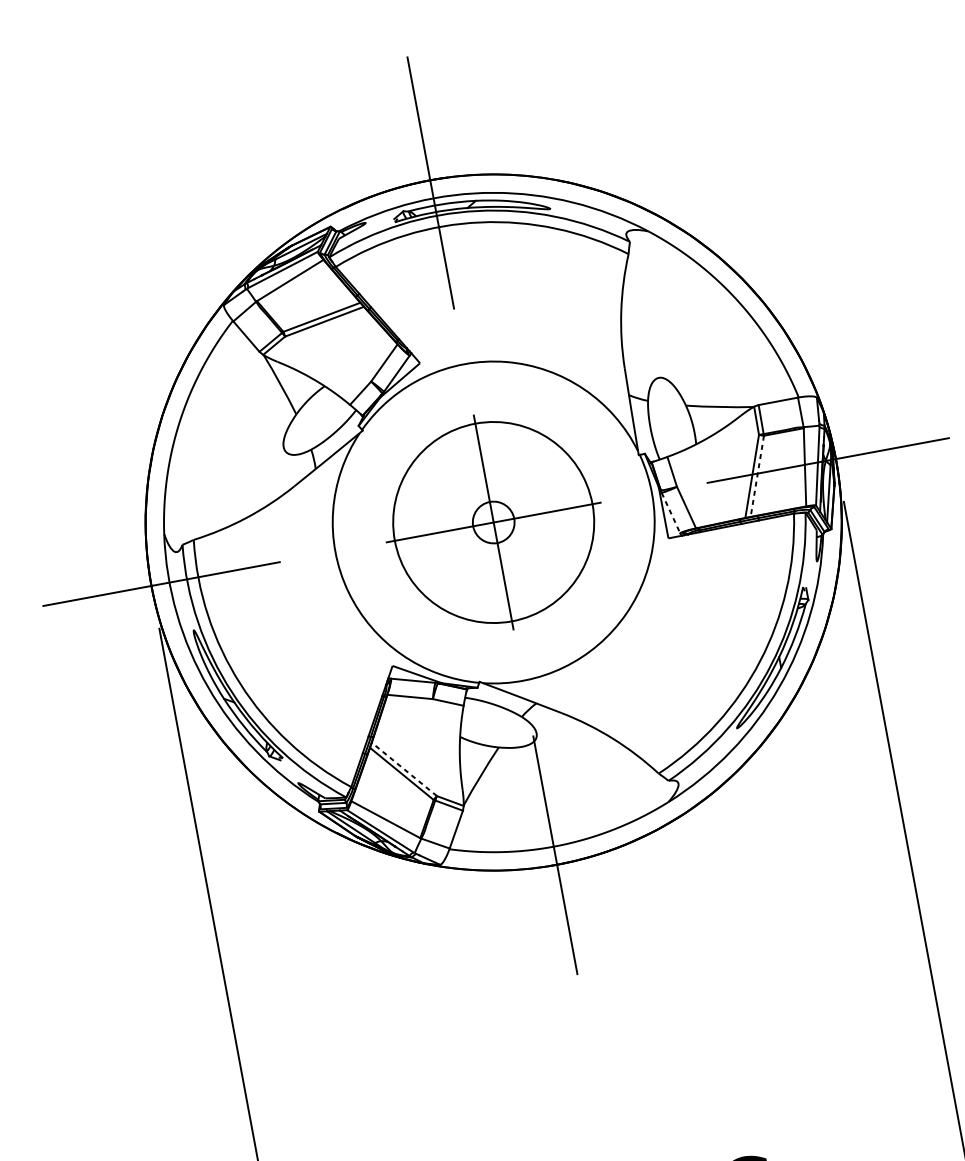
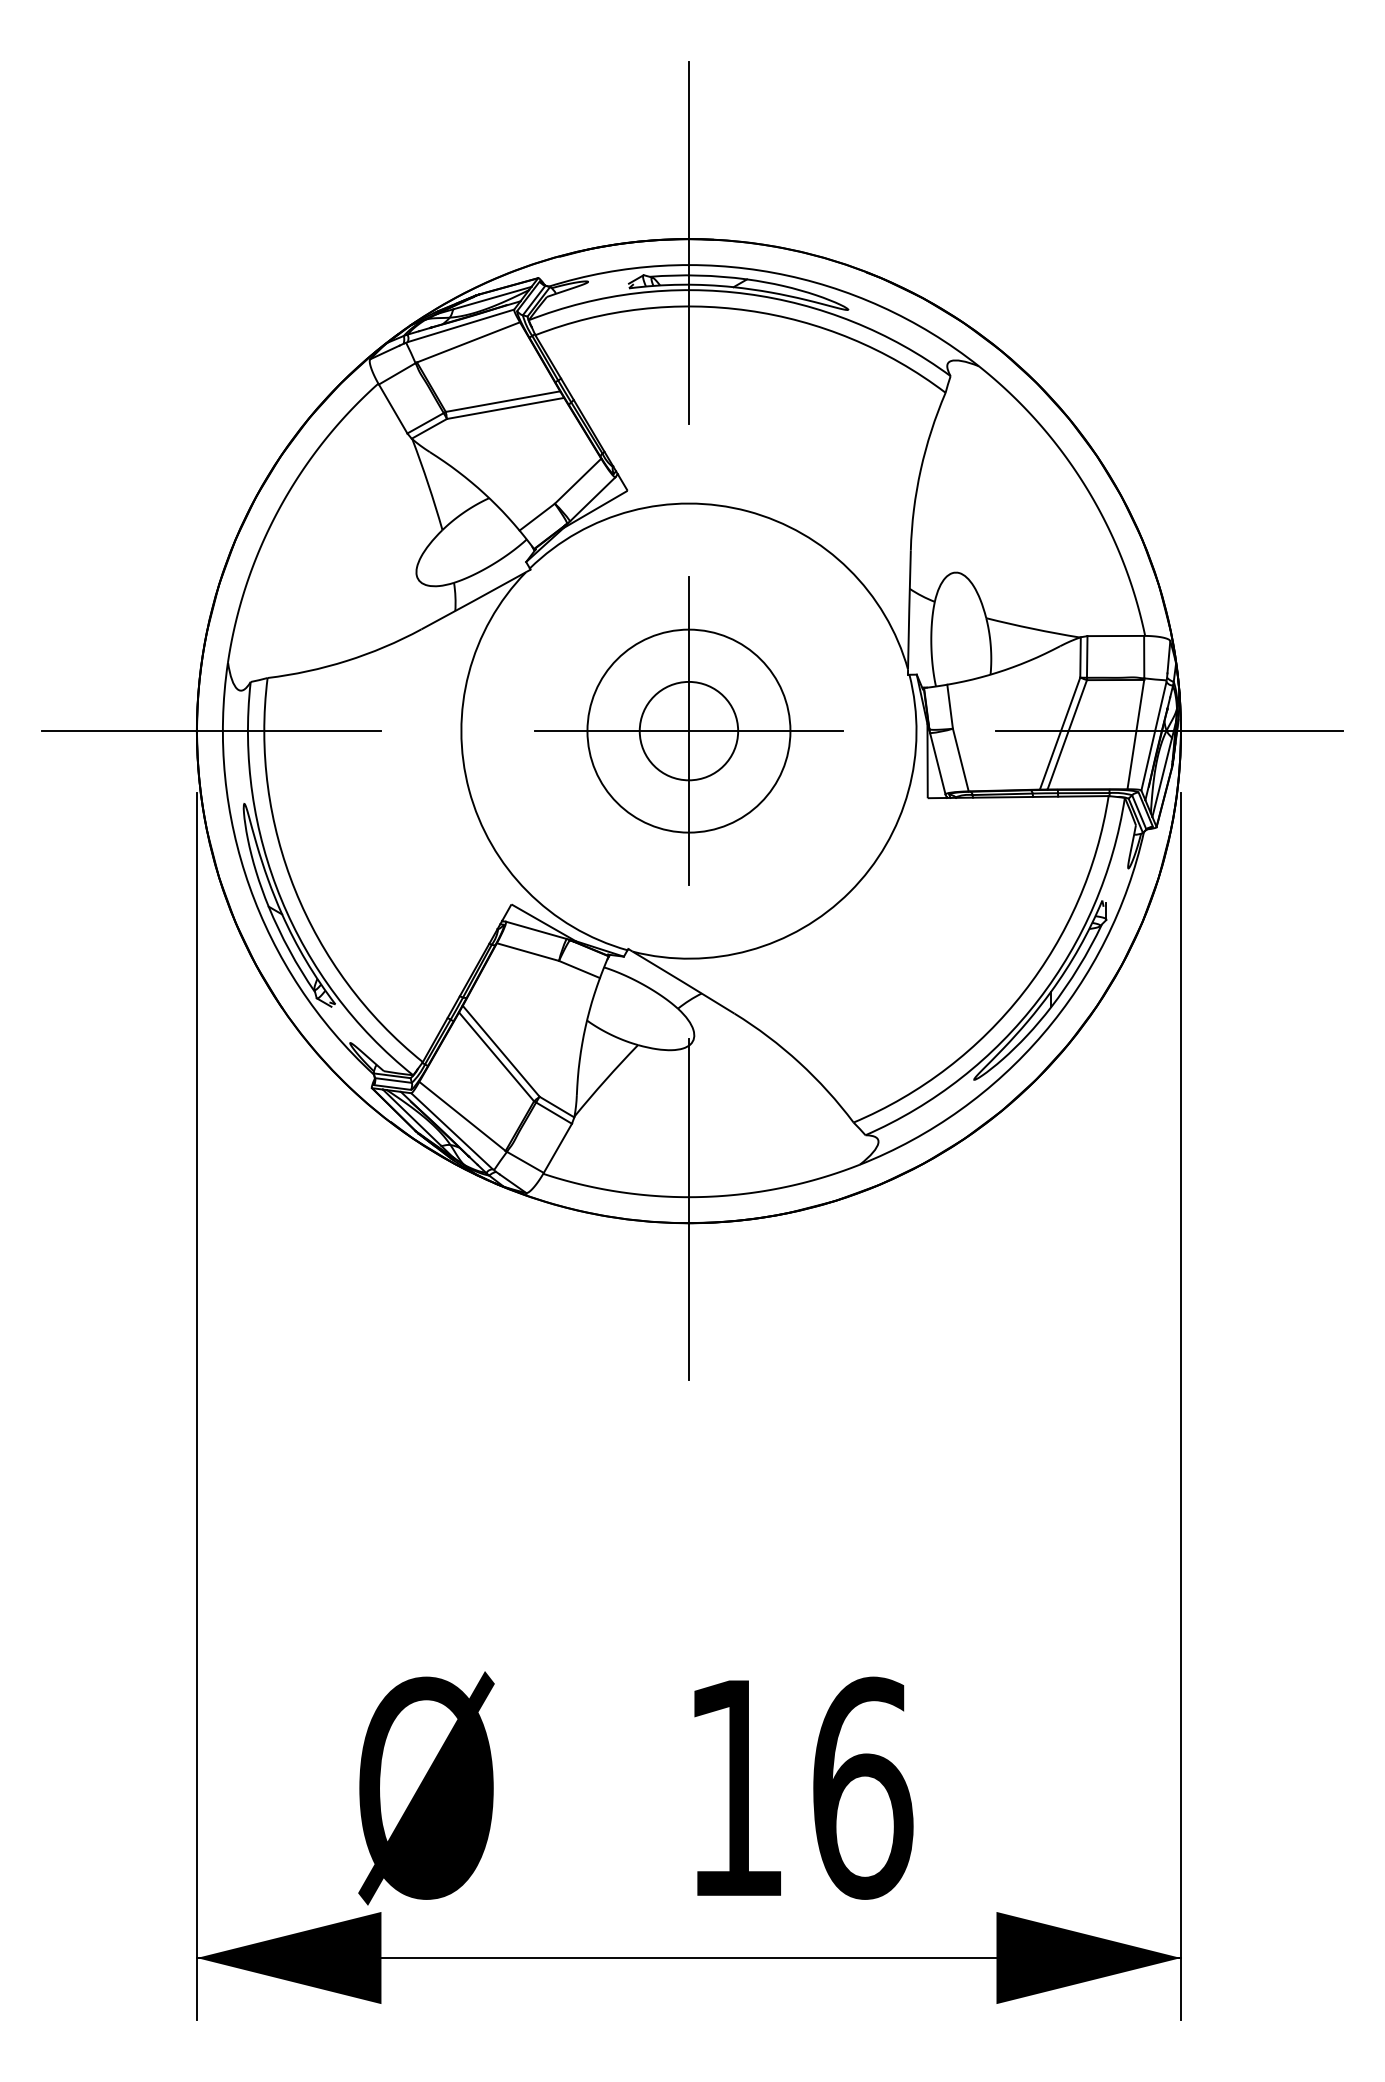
line: (757, 476) -> (1067, 735), dashed -> solid
line: (670, 513) -> (937, 763), dashed -> solid
circle: (493, 522) -> (688, 730), size x0.71
circle: (493, 522) -> (688, 730), size x1.67
line: (404, 769) -> (501, 1051), dashed -> solid

